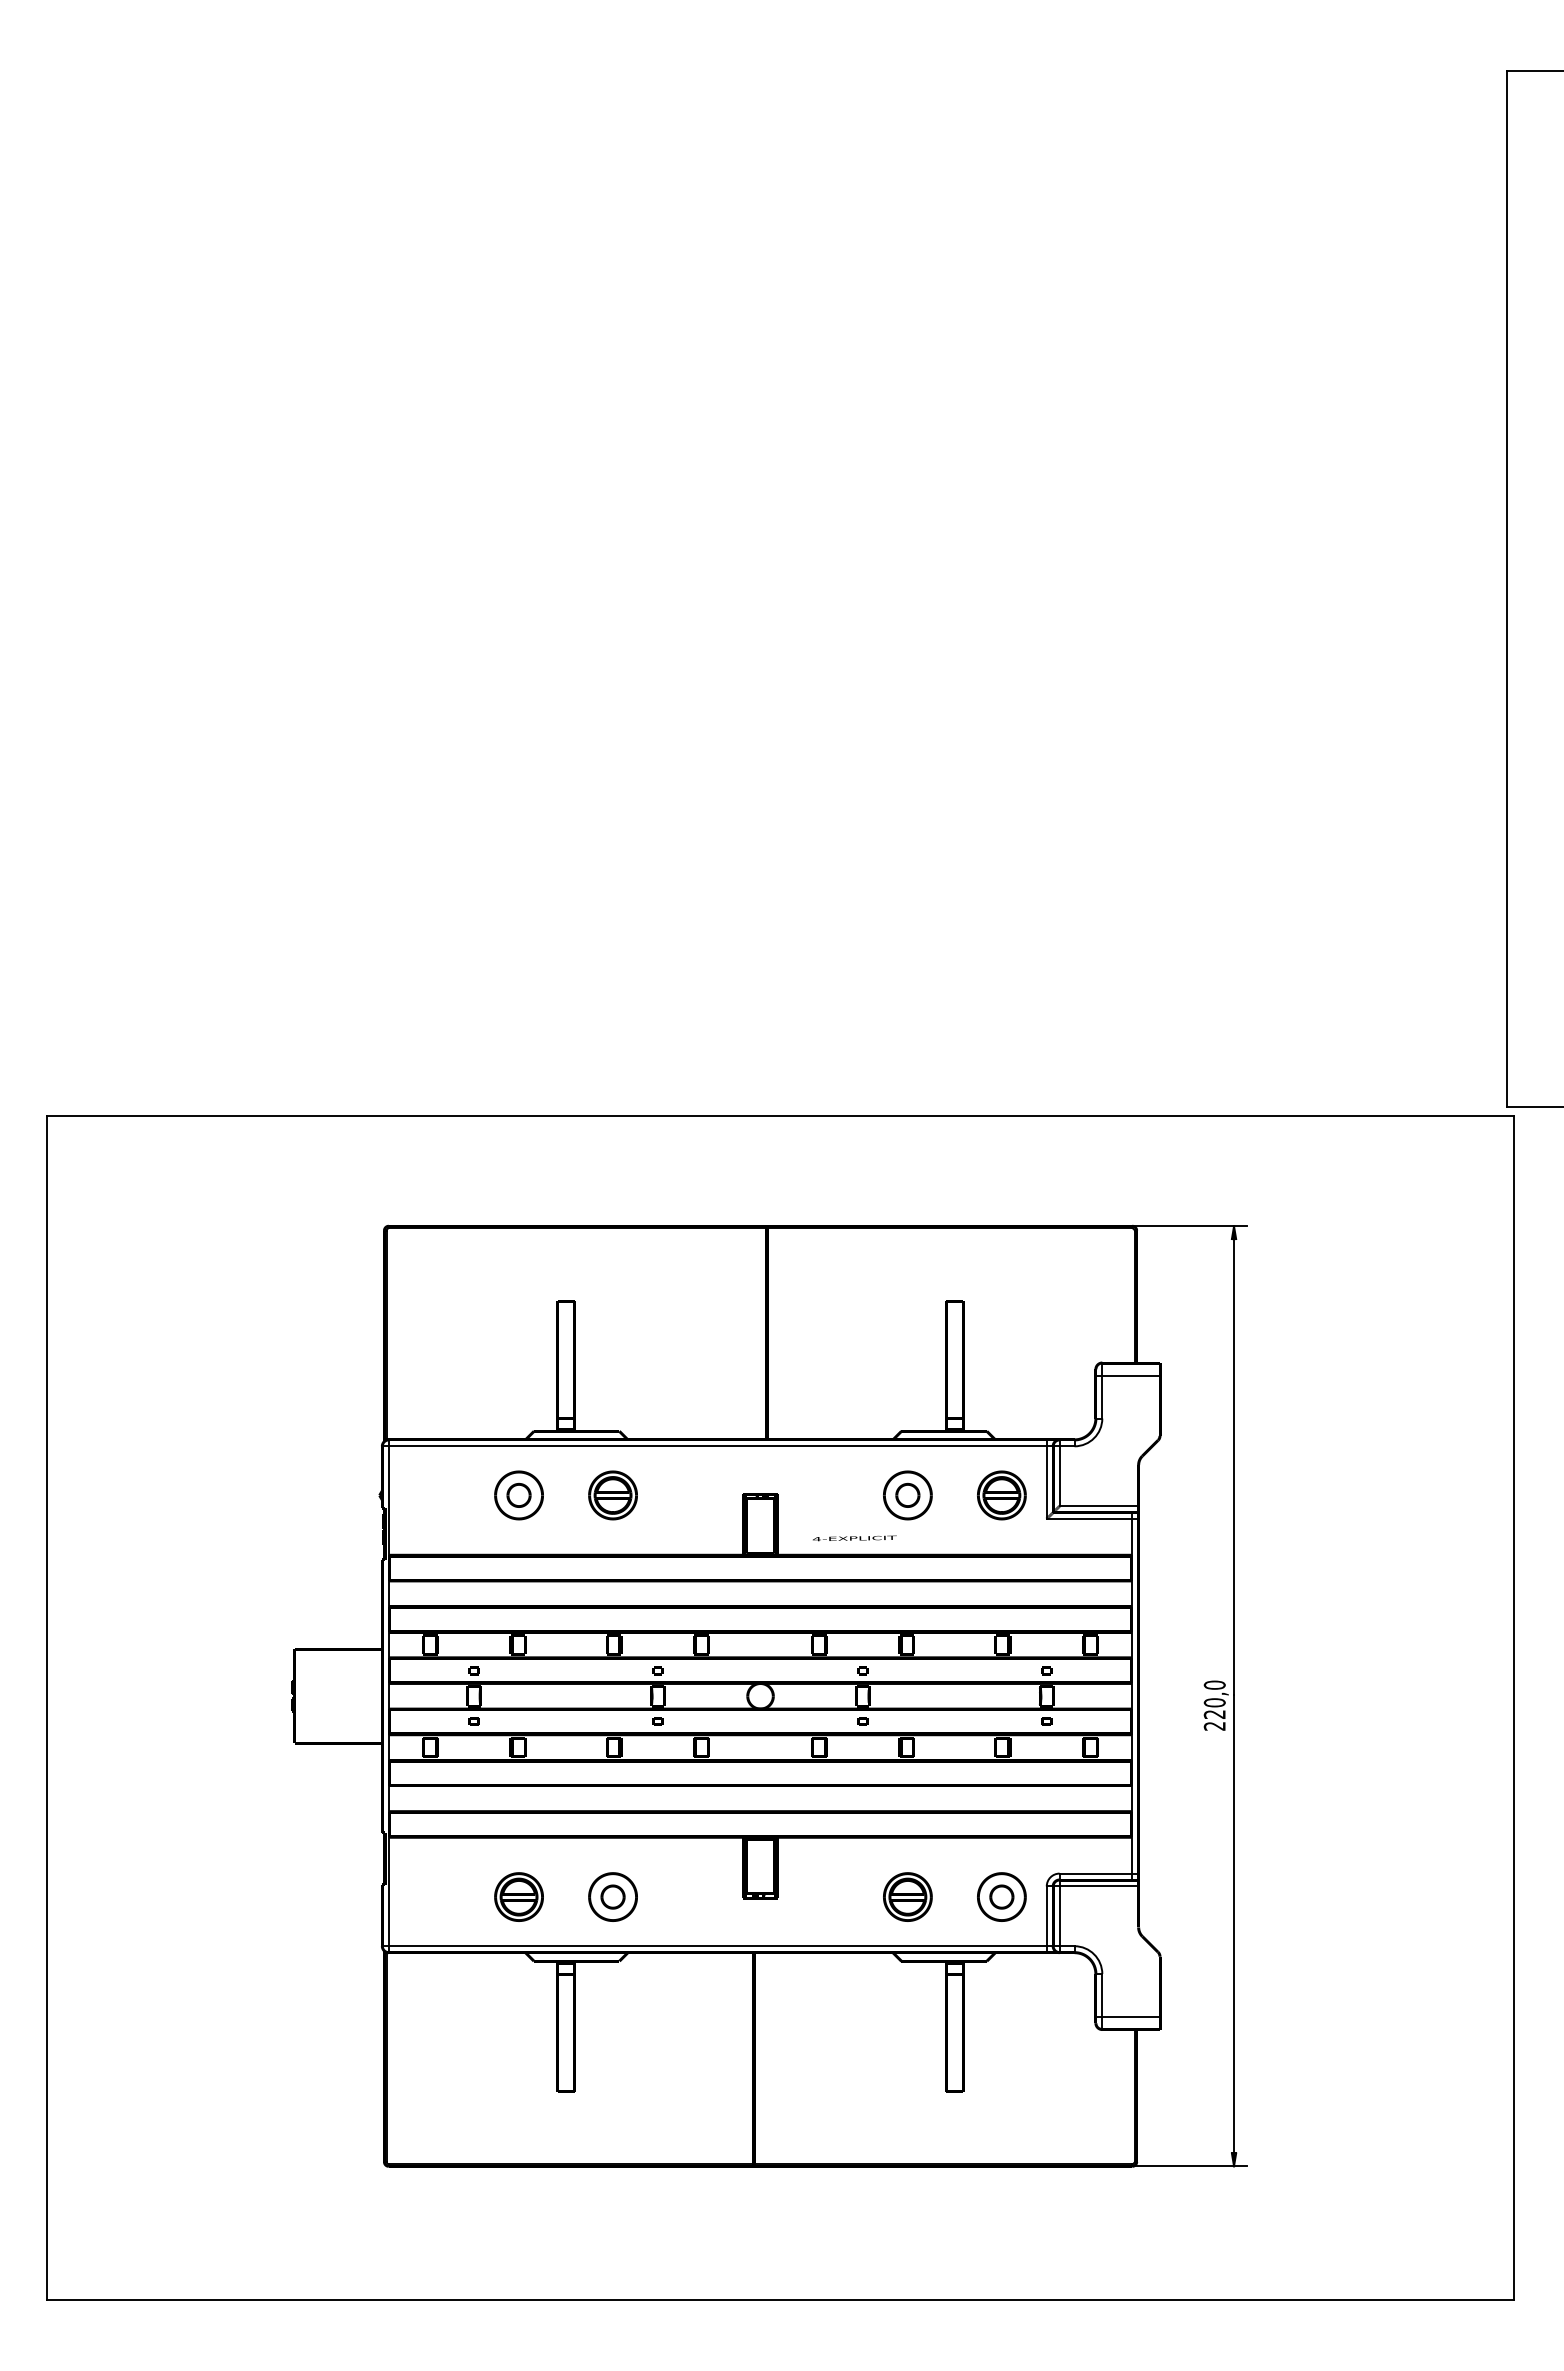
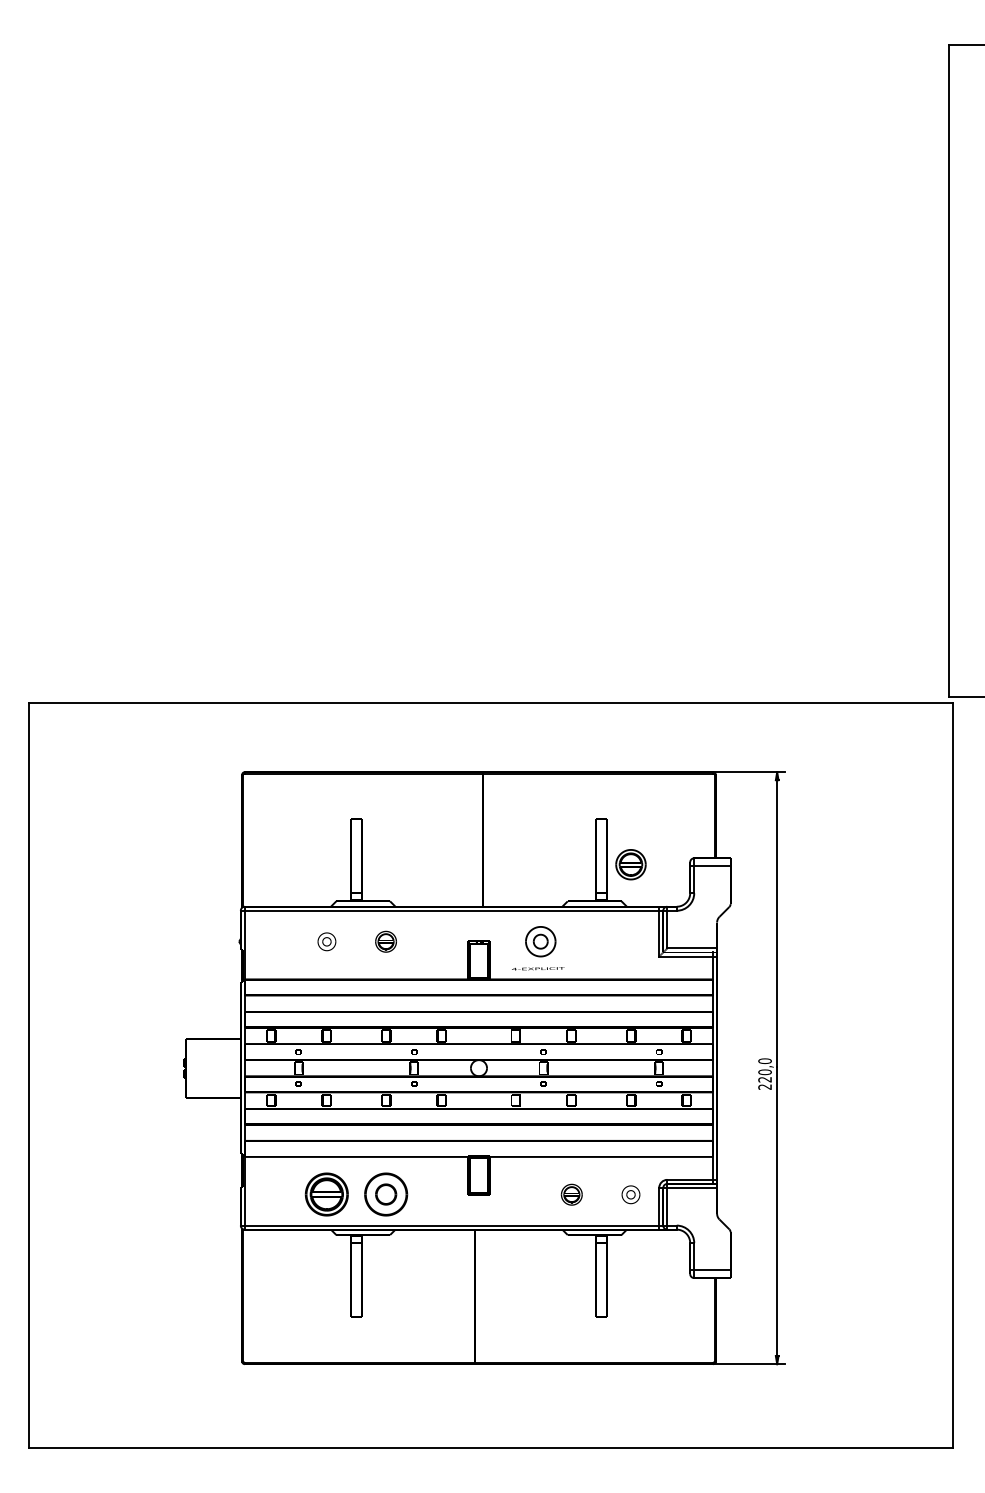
part: (518, 1495) -> (326, 941), size x0.6
part: (612, 1495) -> (385, 941), size x0.7
part: (907, 1495) -> (540, 941), moved
part: (1001, 1495) -> (630, 864), moved
part: (518, 1896) -> (326, 1194), size x1.4
part: (612, 1896) -> (385, 1194), size x1.4
part: (907, 1896) -> (571, 1194), size x0.7
part: (1001, 1896) -> (630, 1194), size x0.6

